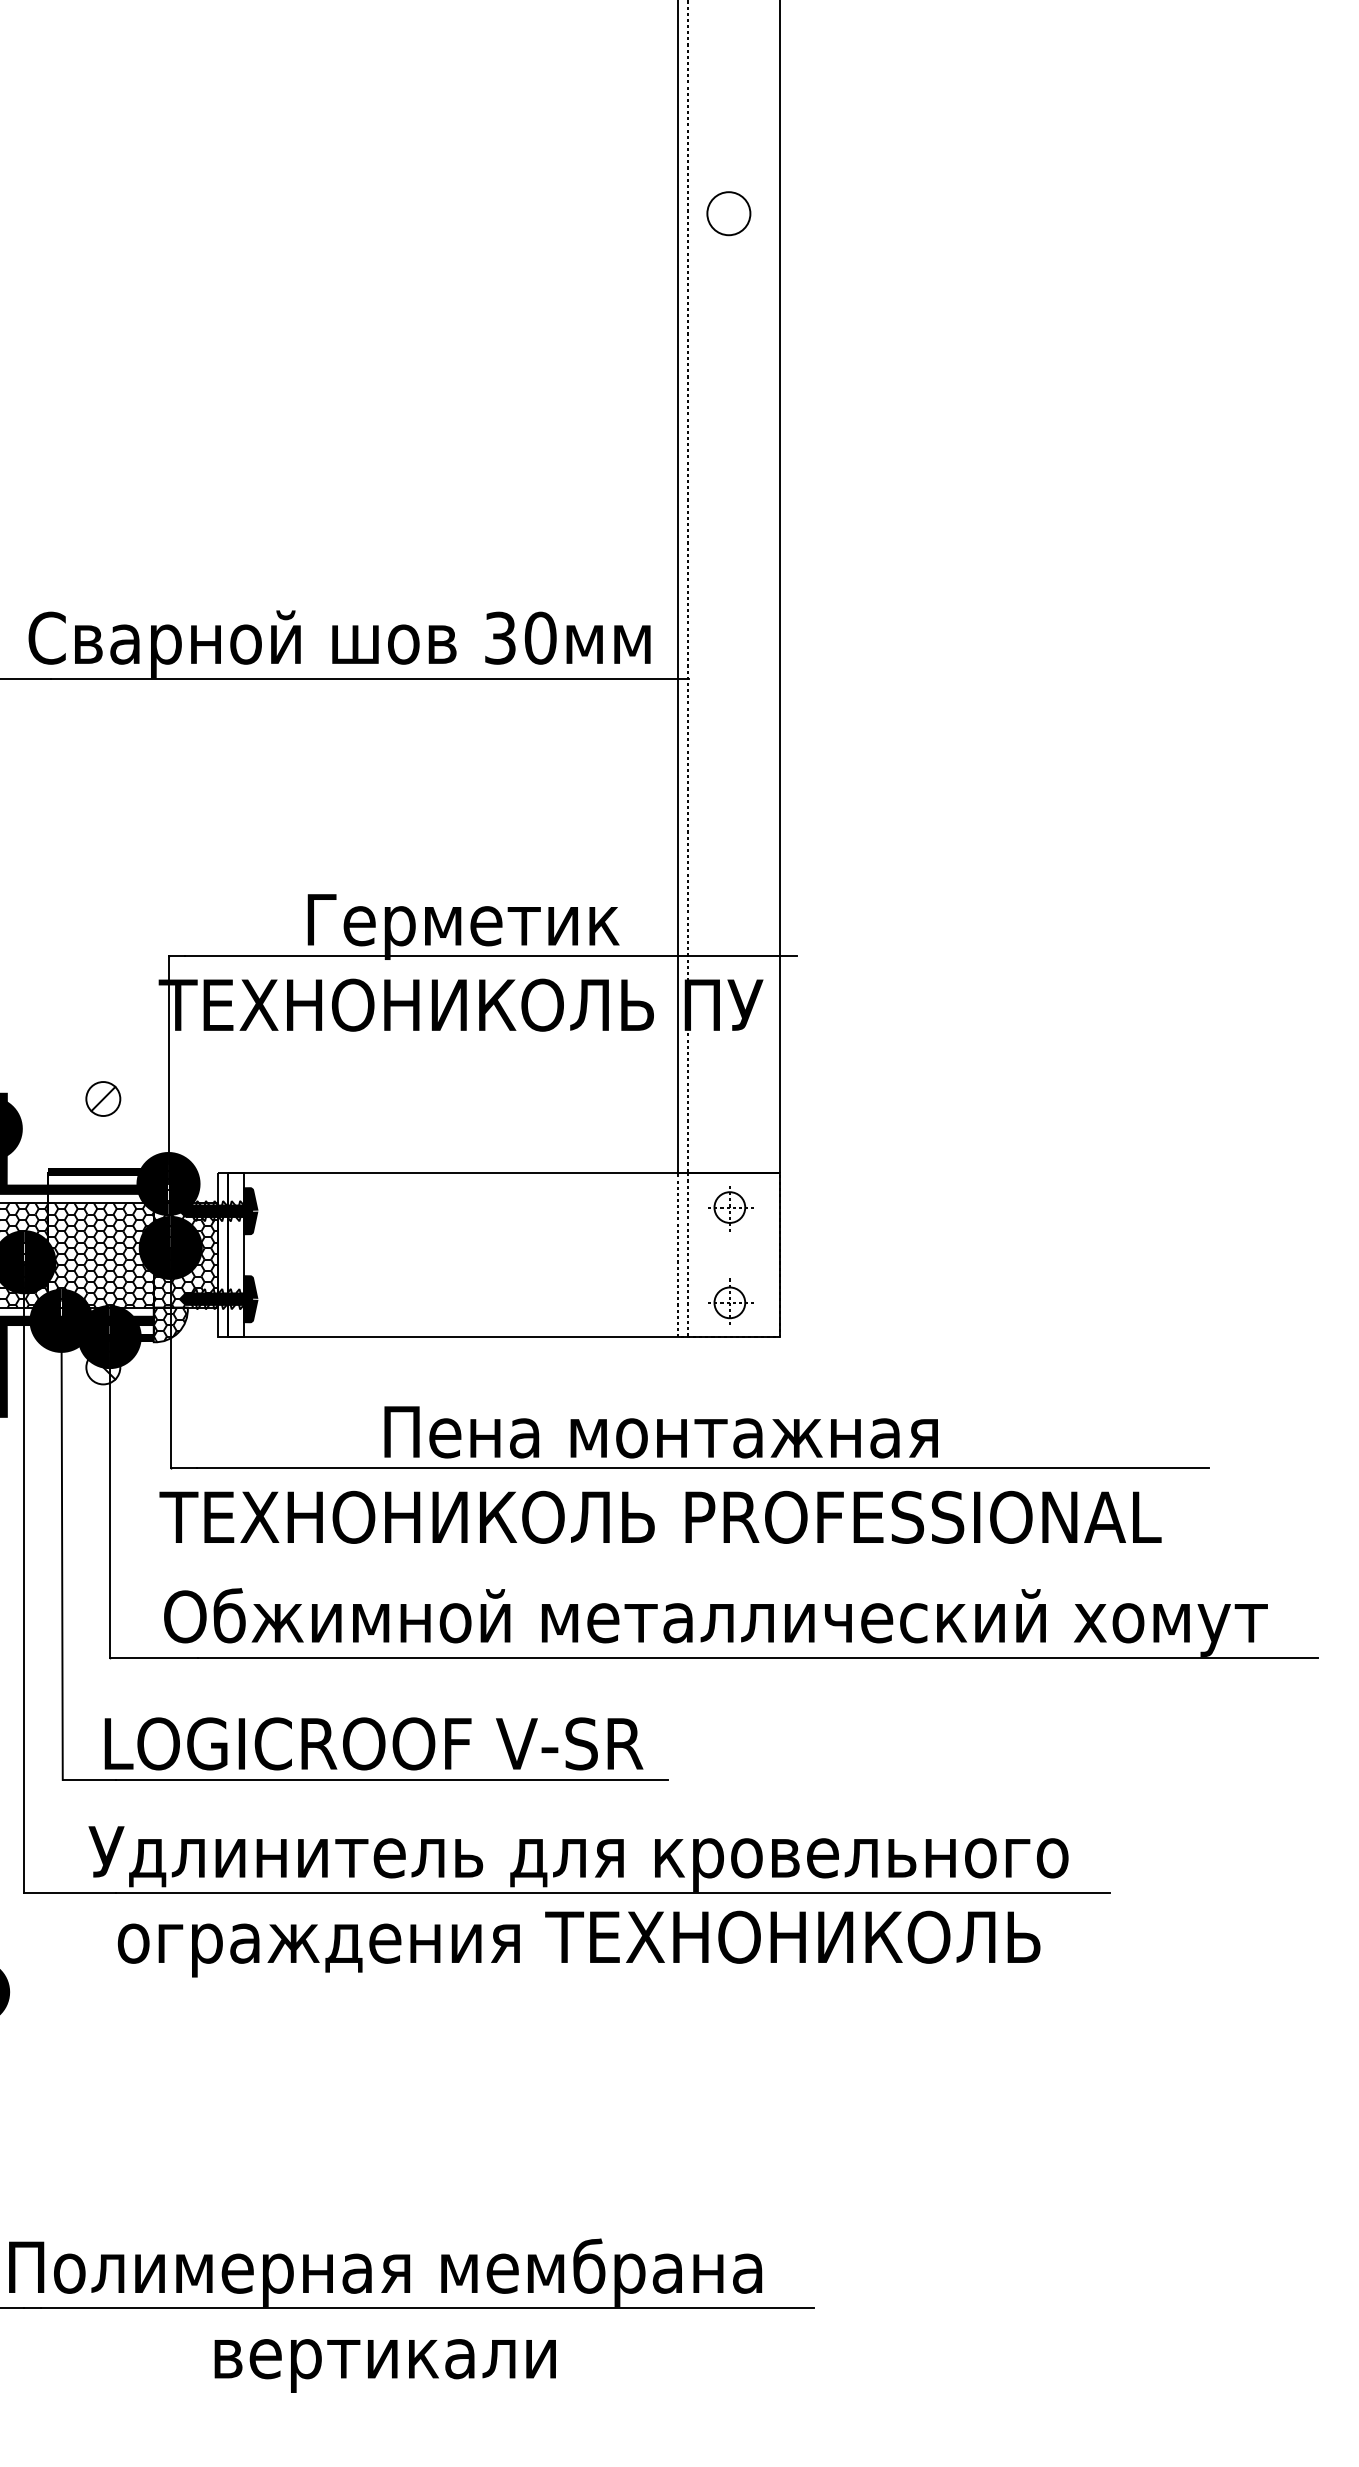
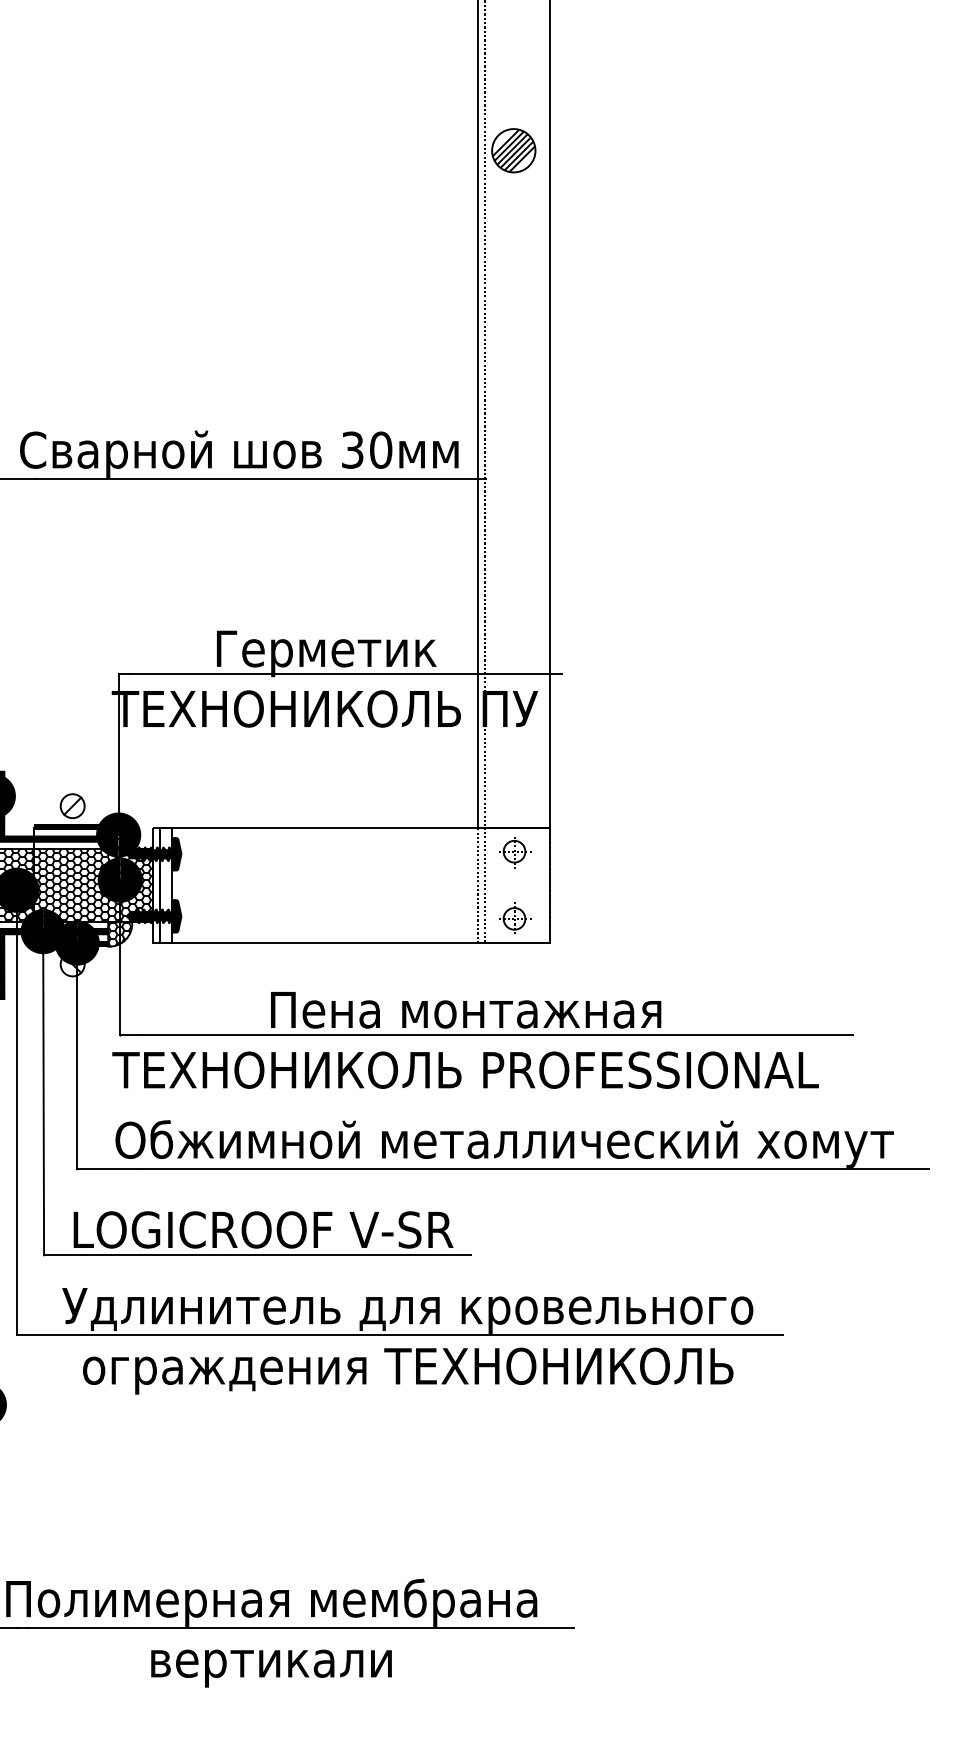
part: (728, 213) -> (513, 150), size x1.43
part: (103, 1098) -> (72, 805), moved

